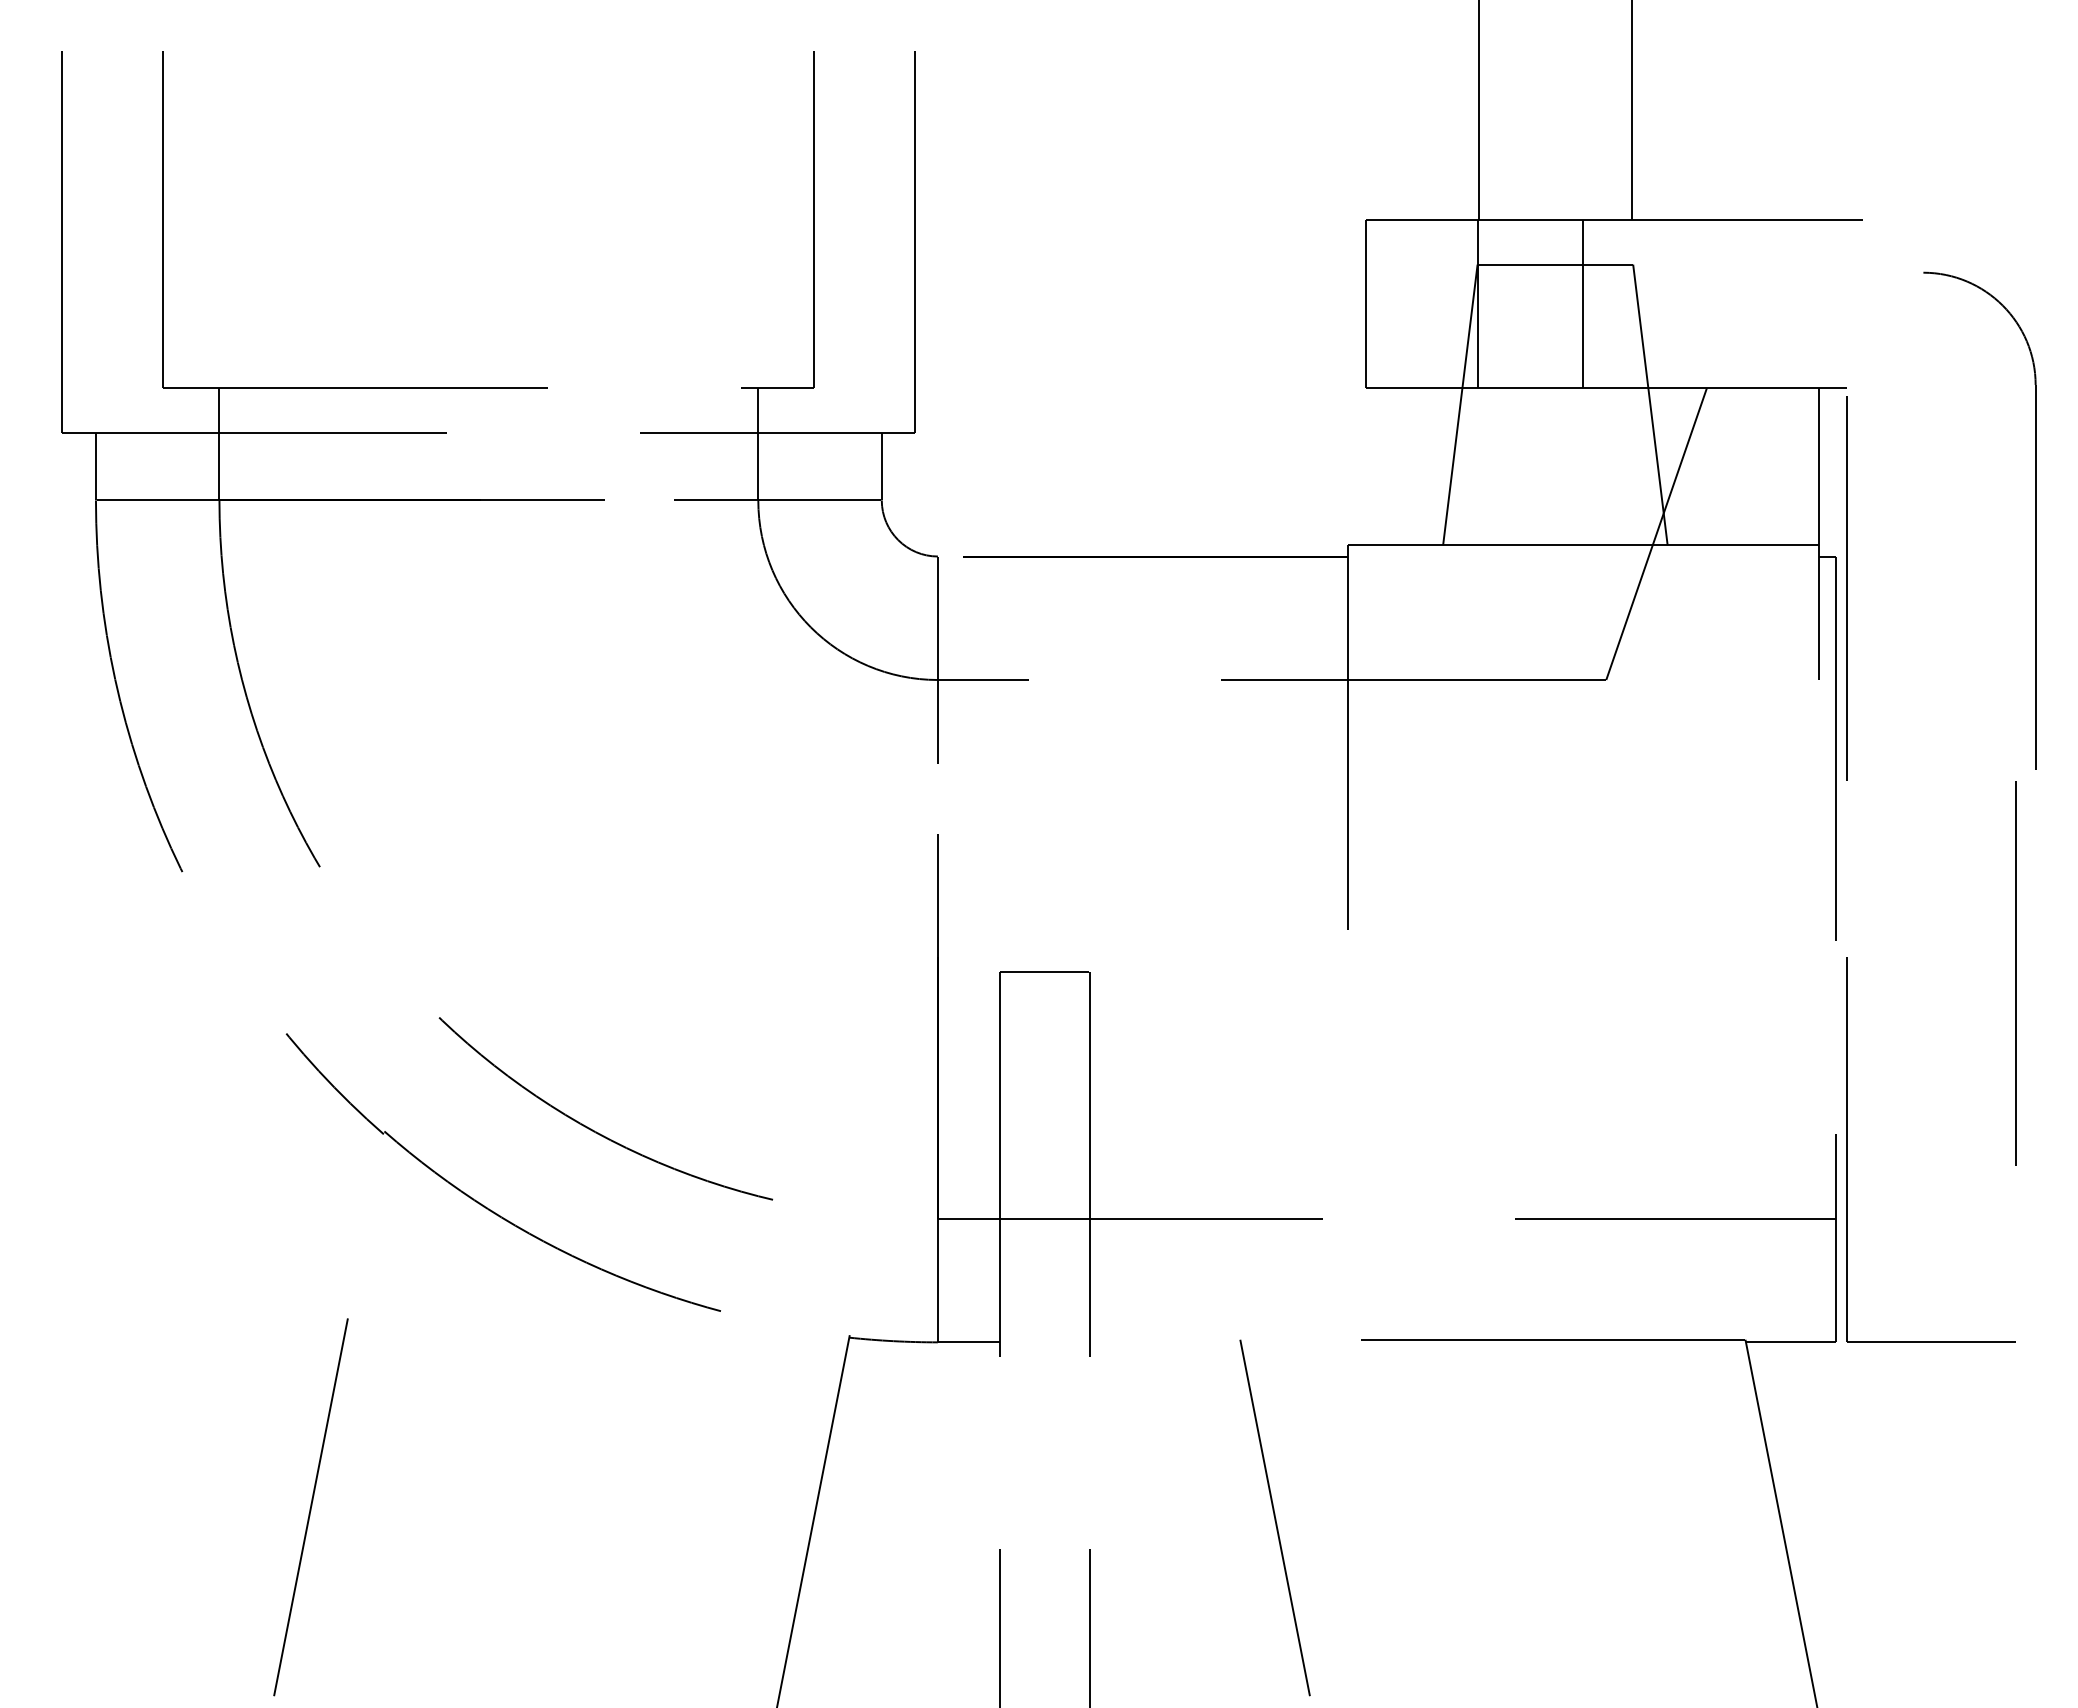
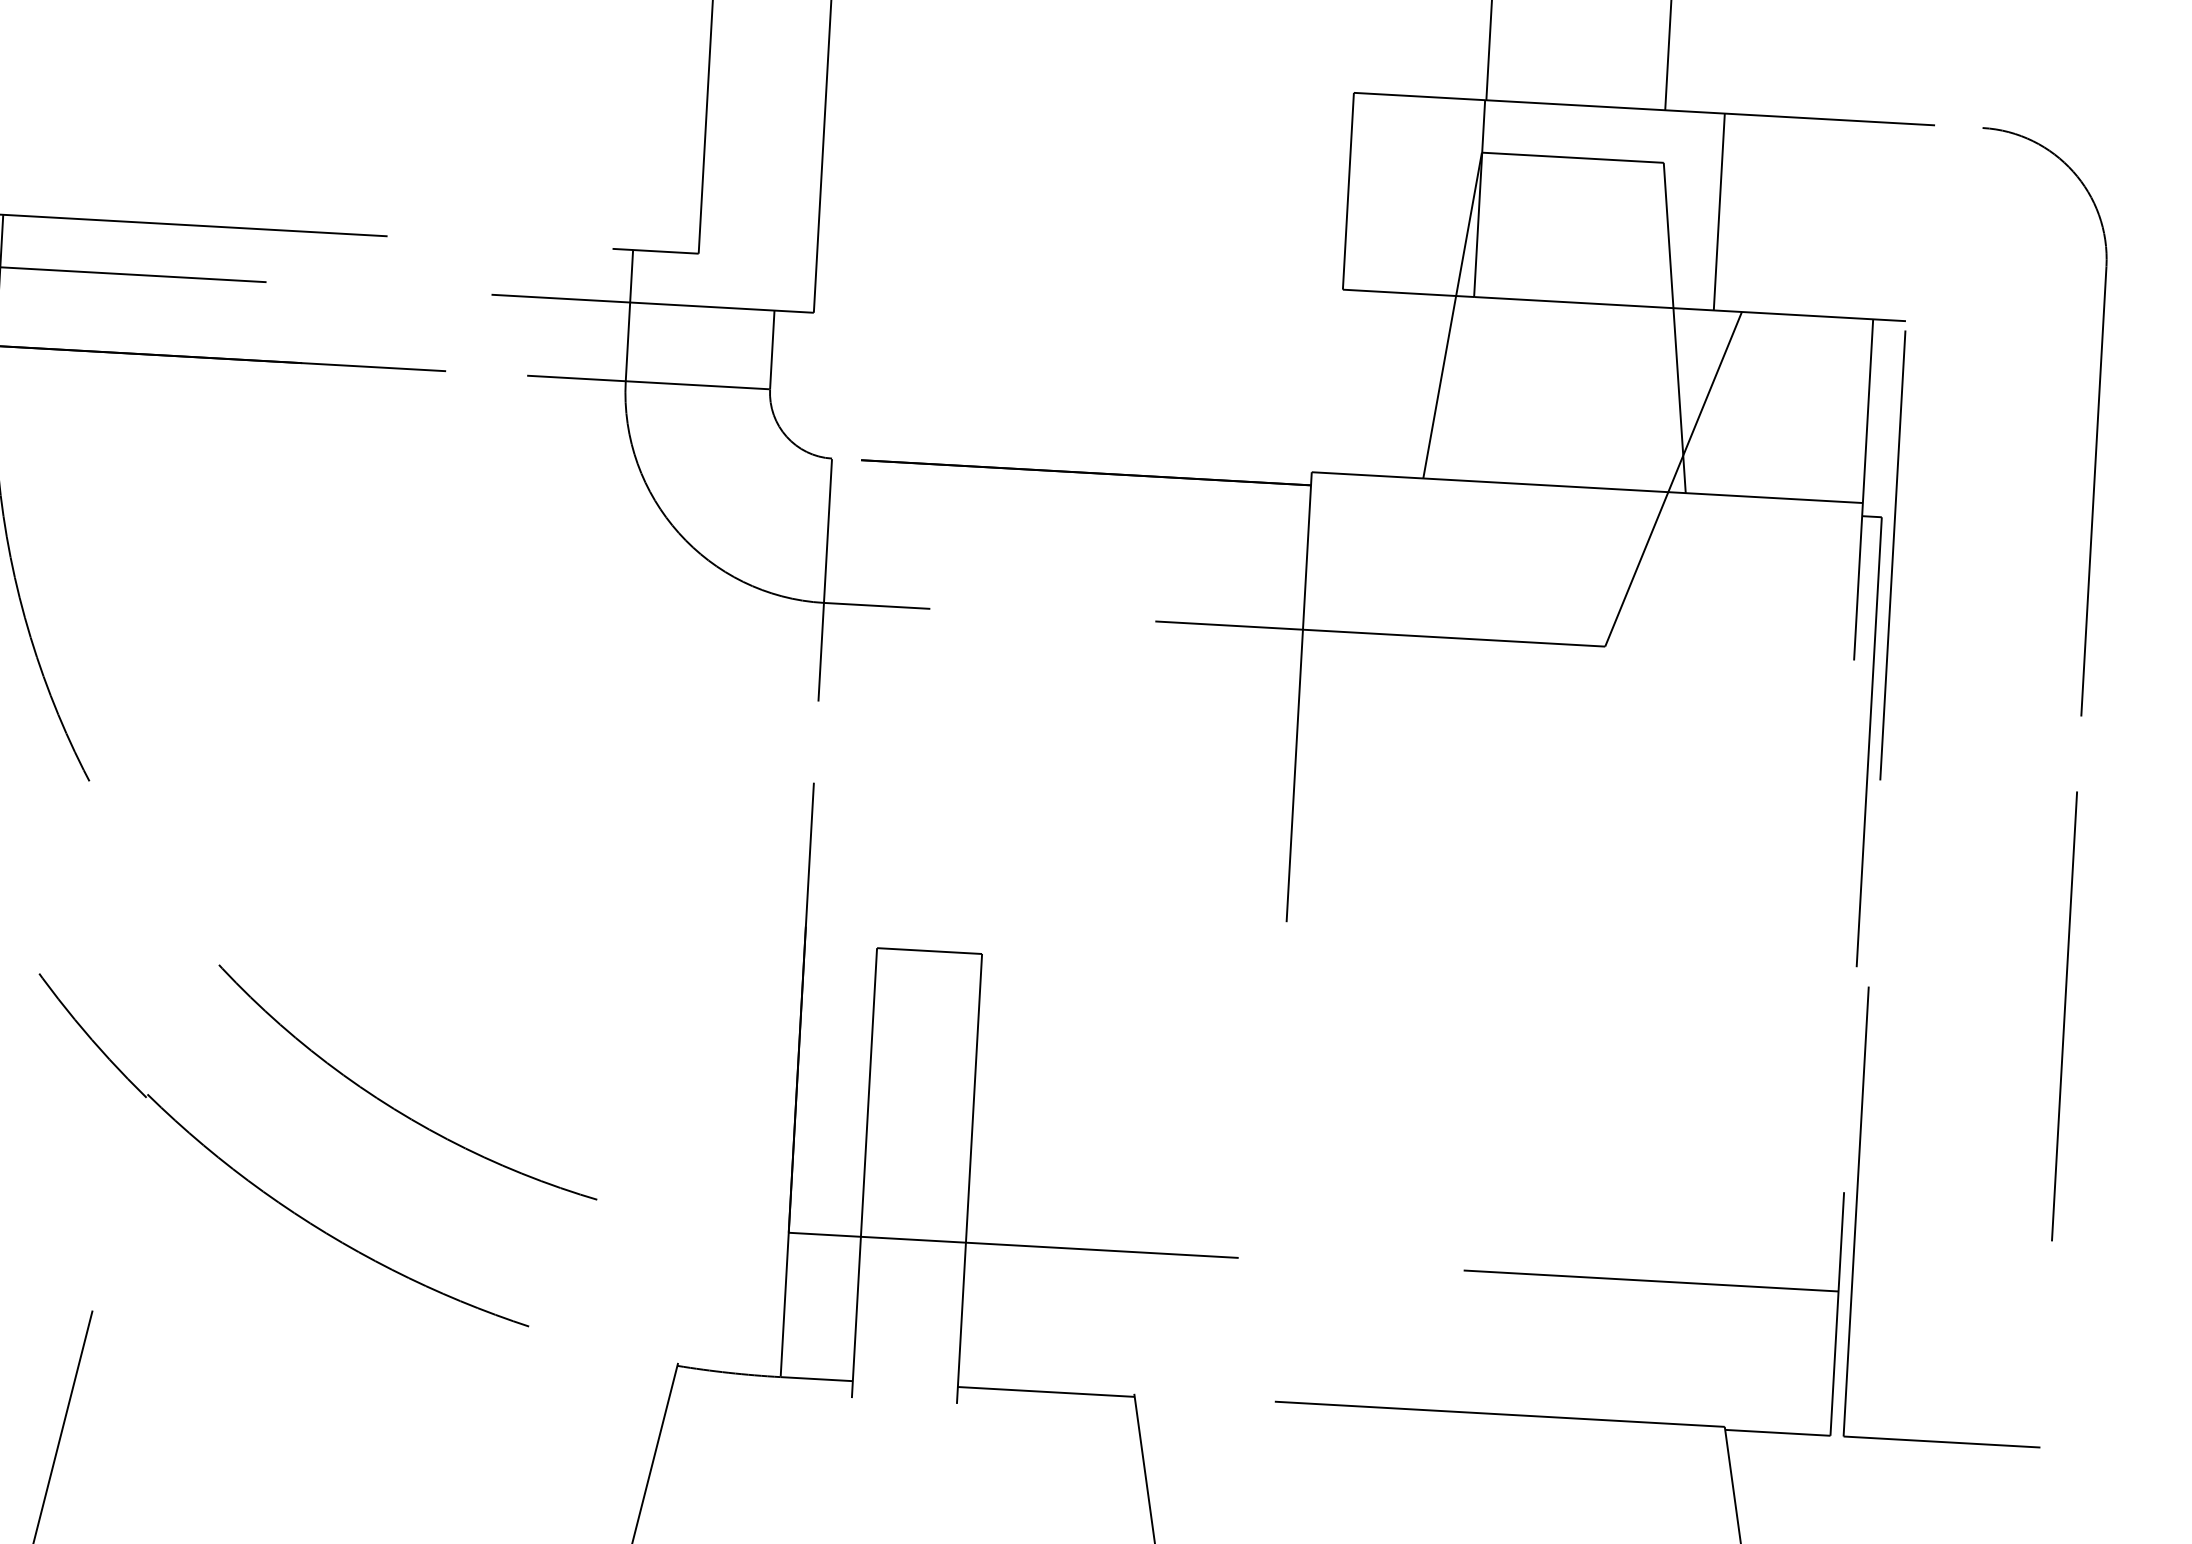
line: (1582, 303) -> (1718, 211), moved
part: (2035, 520) -> (2097, 424), moved
line: (1164, 1342) -> (1045, 1392), added

